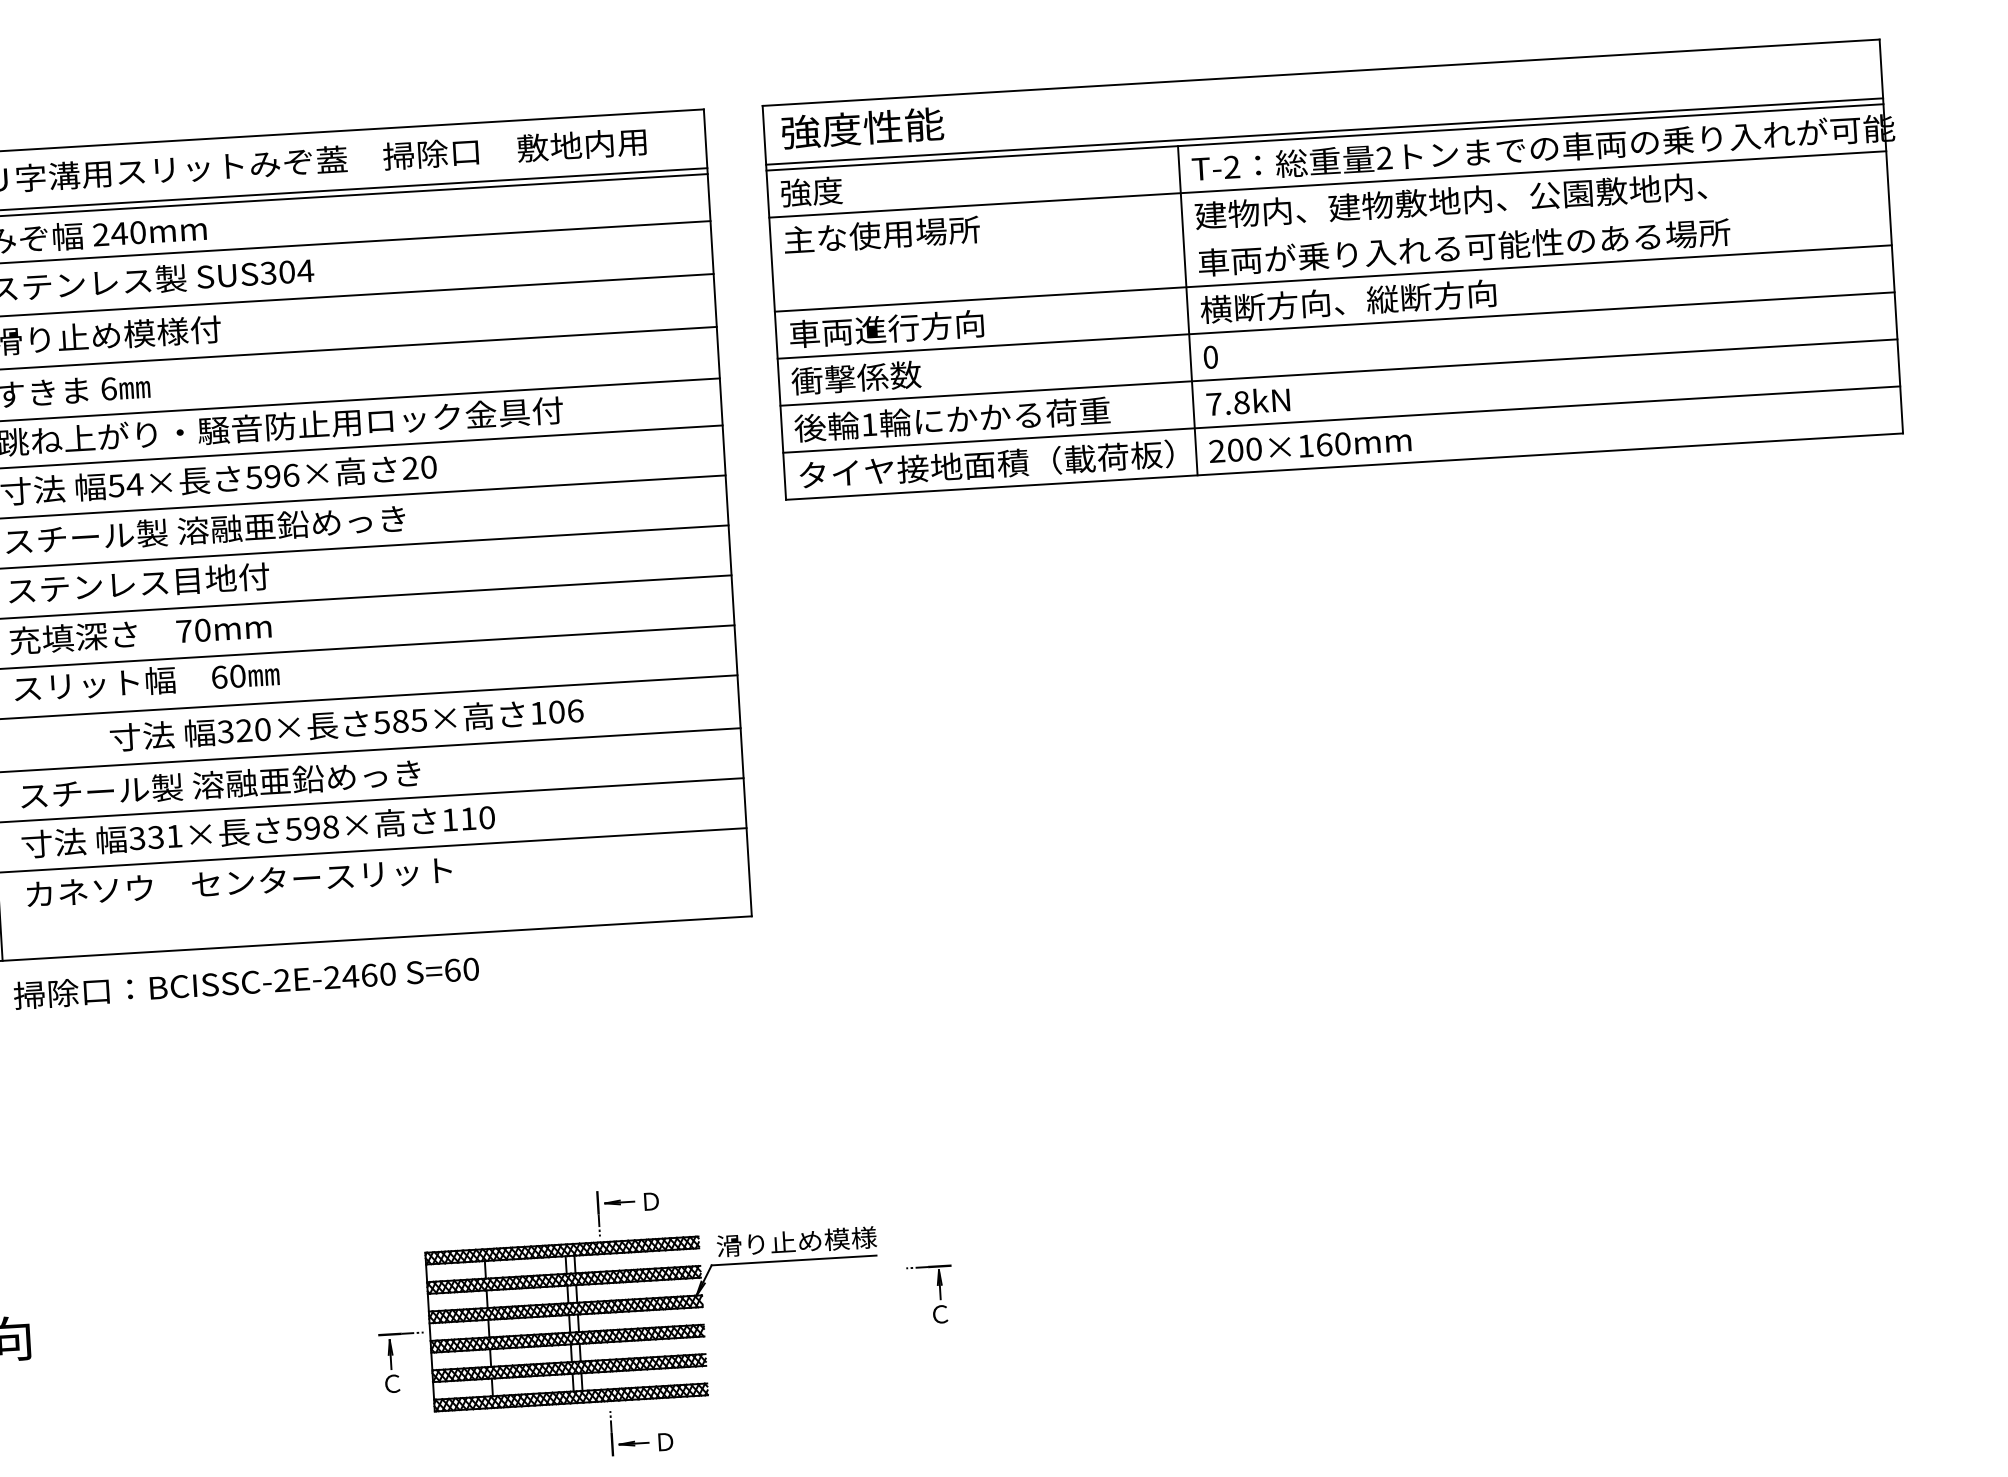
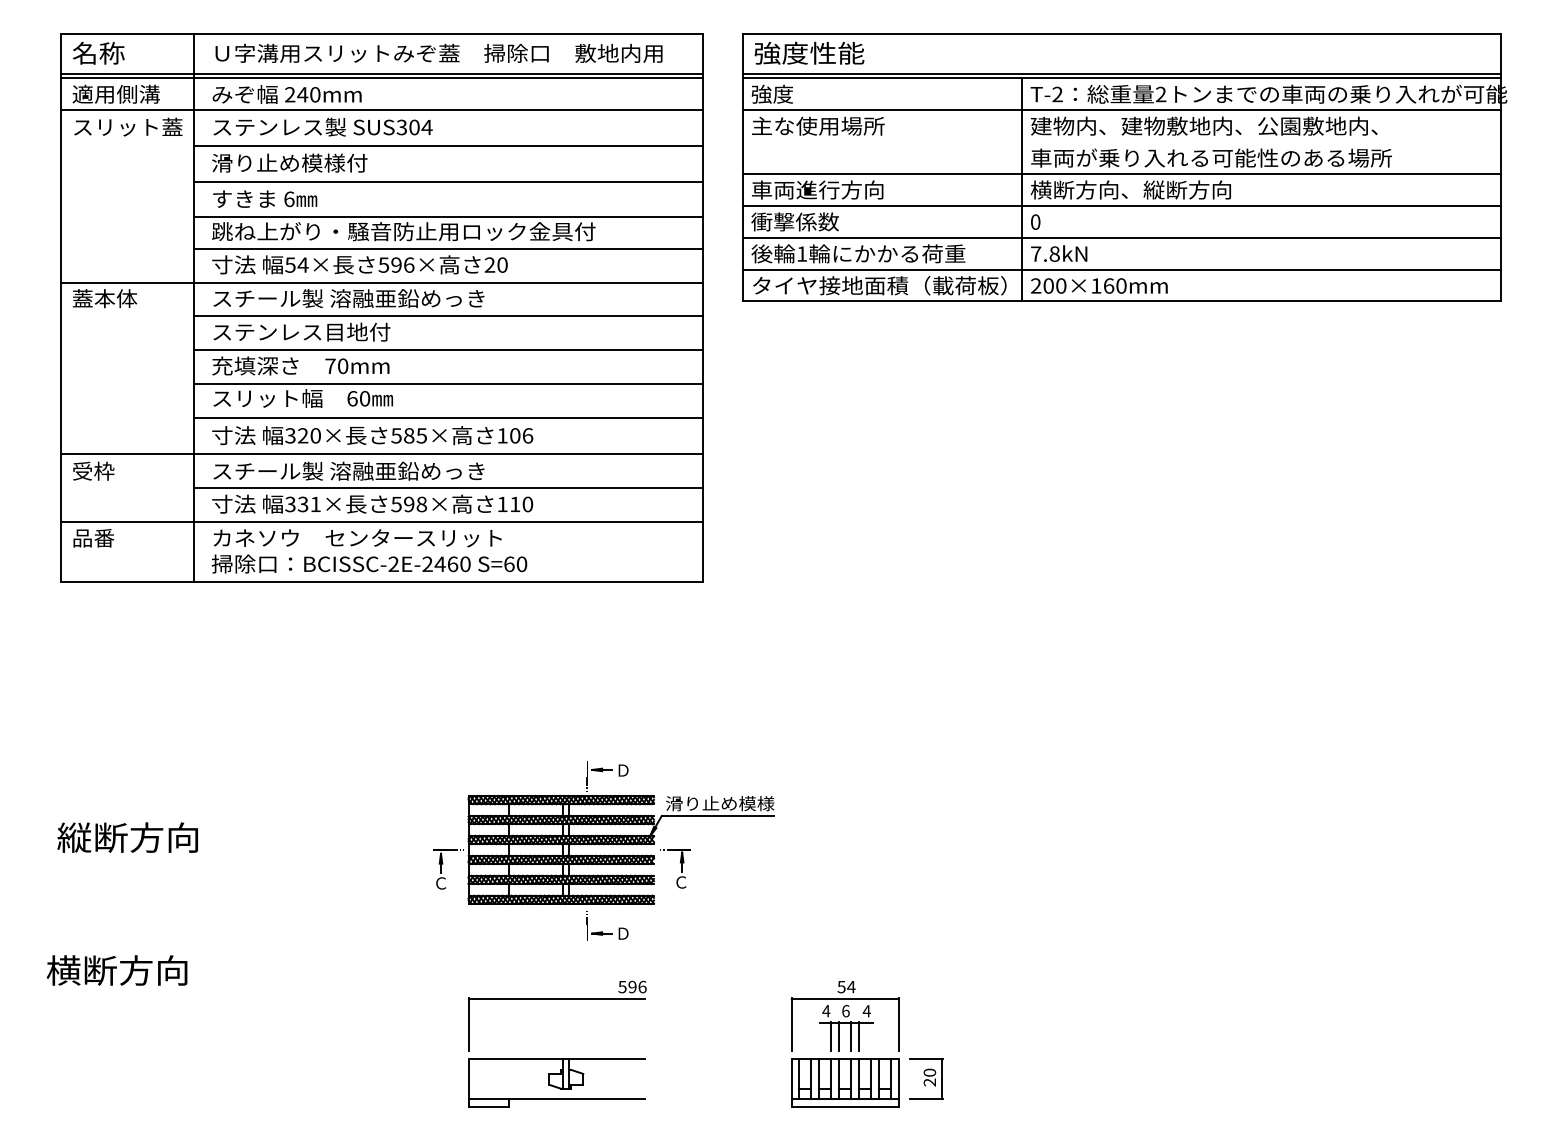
text: (346, 724) -> (372, 435), moved
text: (246, 981) -> (369, 563), moved
part: (930, 1294) -> (675, 868), moved

